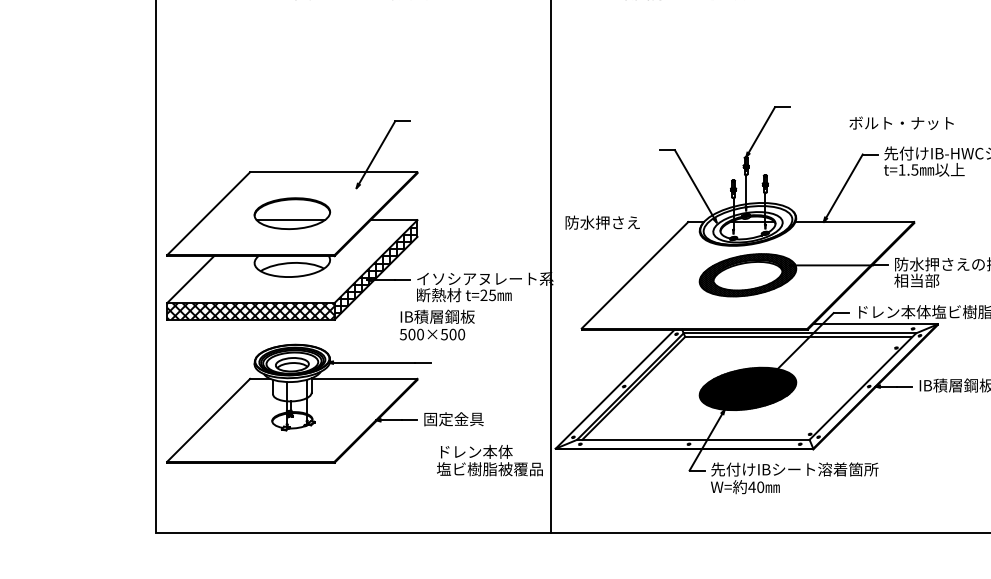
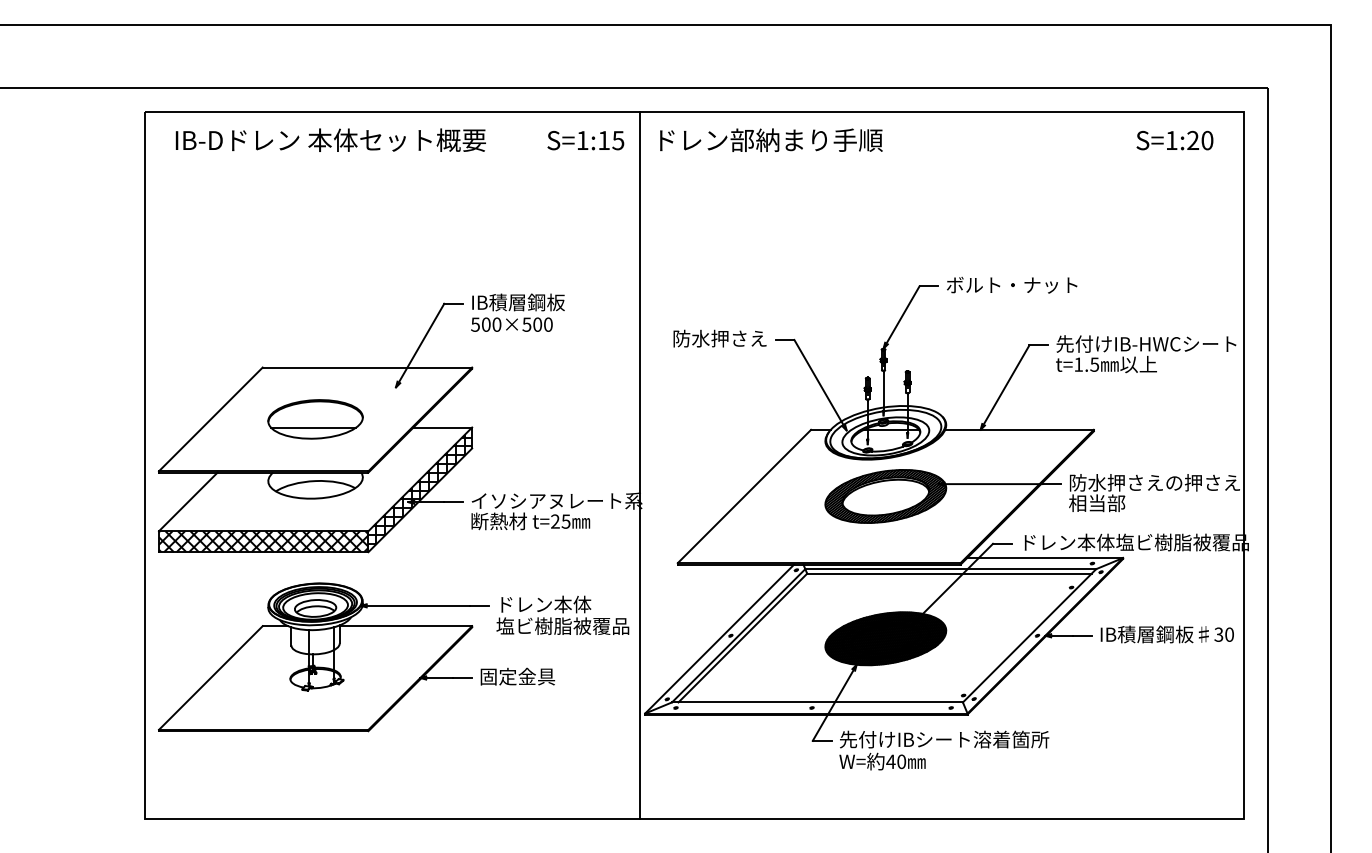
text: (901, 122) -> (1012, 284), moved
text: (602, 222) -> (719, 338), moved
text: (436, 324) -> (517, 312), moved
text: (489, 459) -> (562, 614), moved

